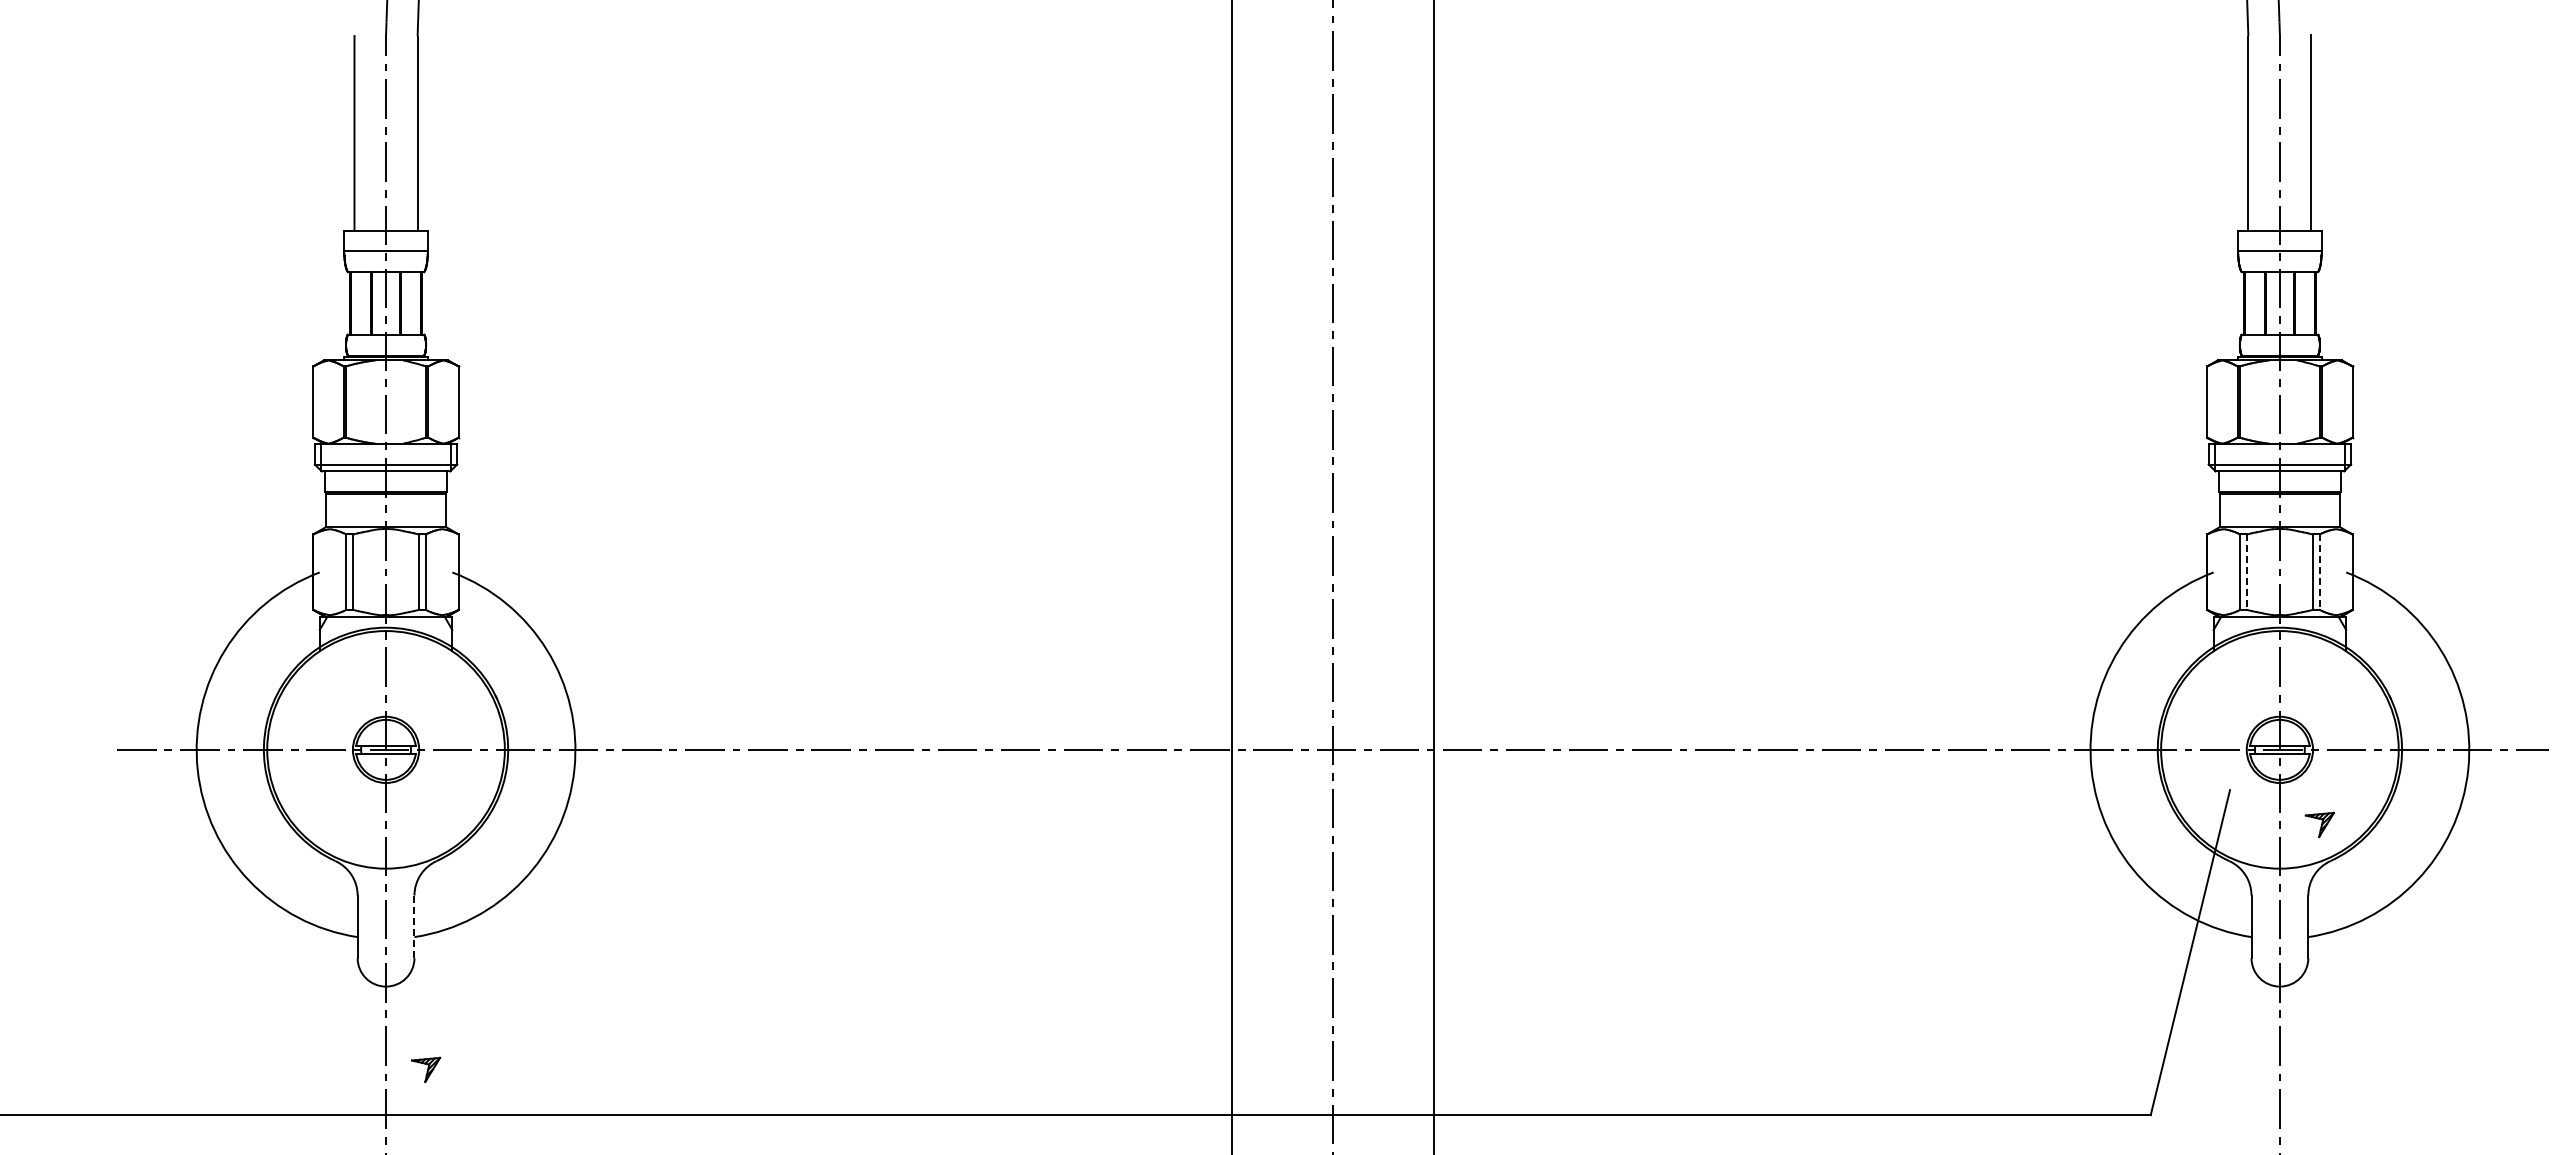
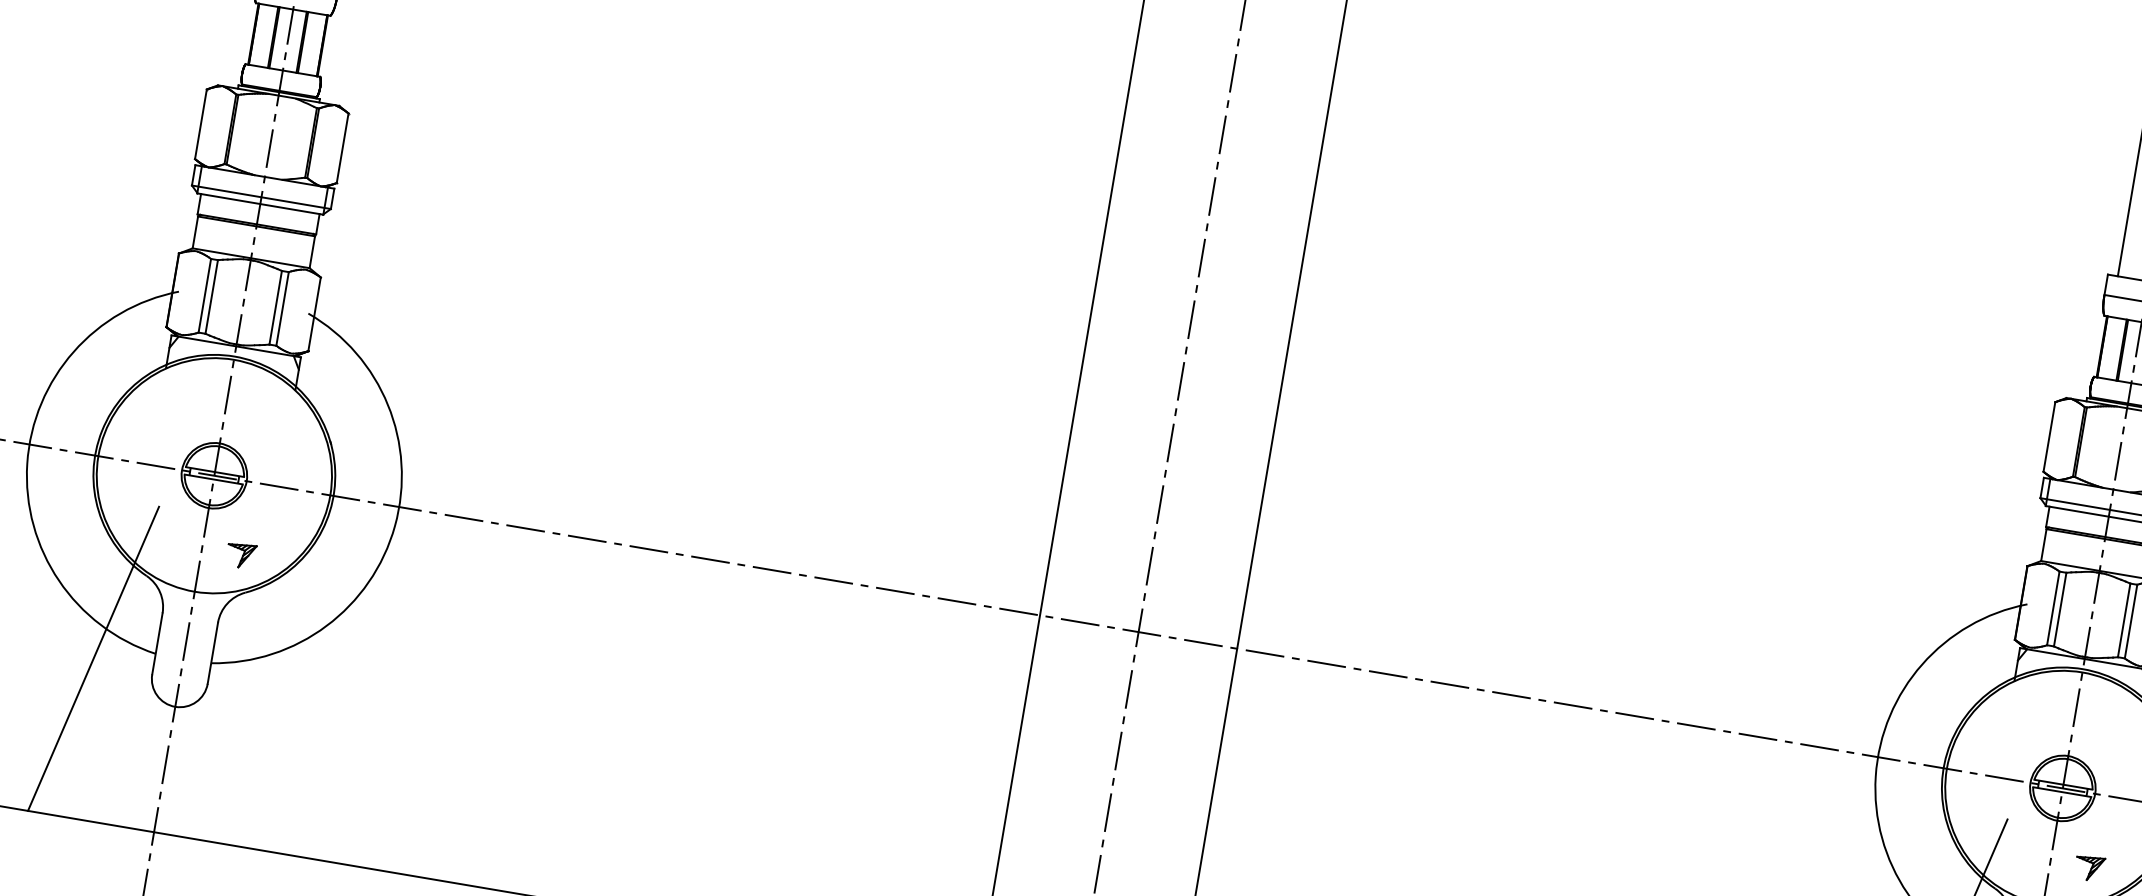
line: (2247, 572) -> (2060, 609), dashed -> solid
line: (2319, 572) -> (2130, 621), dashed -> solid
line: (414, 926) -> (212, 652), dashed -> solid
line: (296, 952) -> (93, 658), added
part: (426, 1069) -> (241, 555), moved

